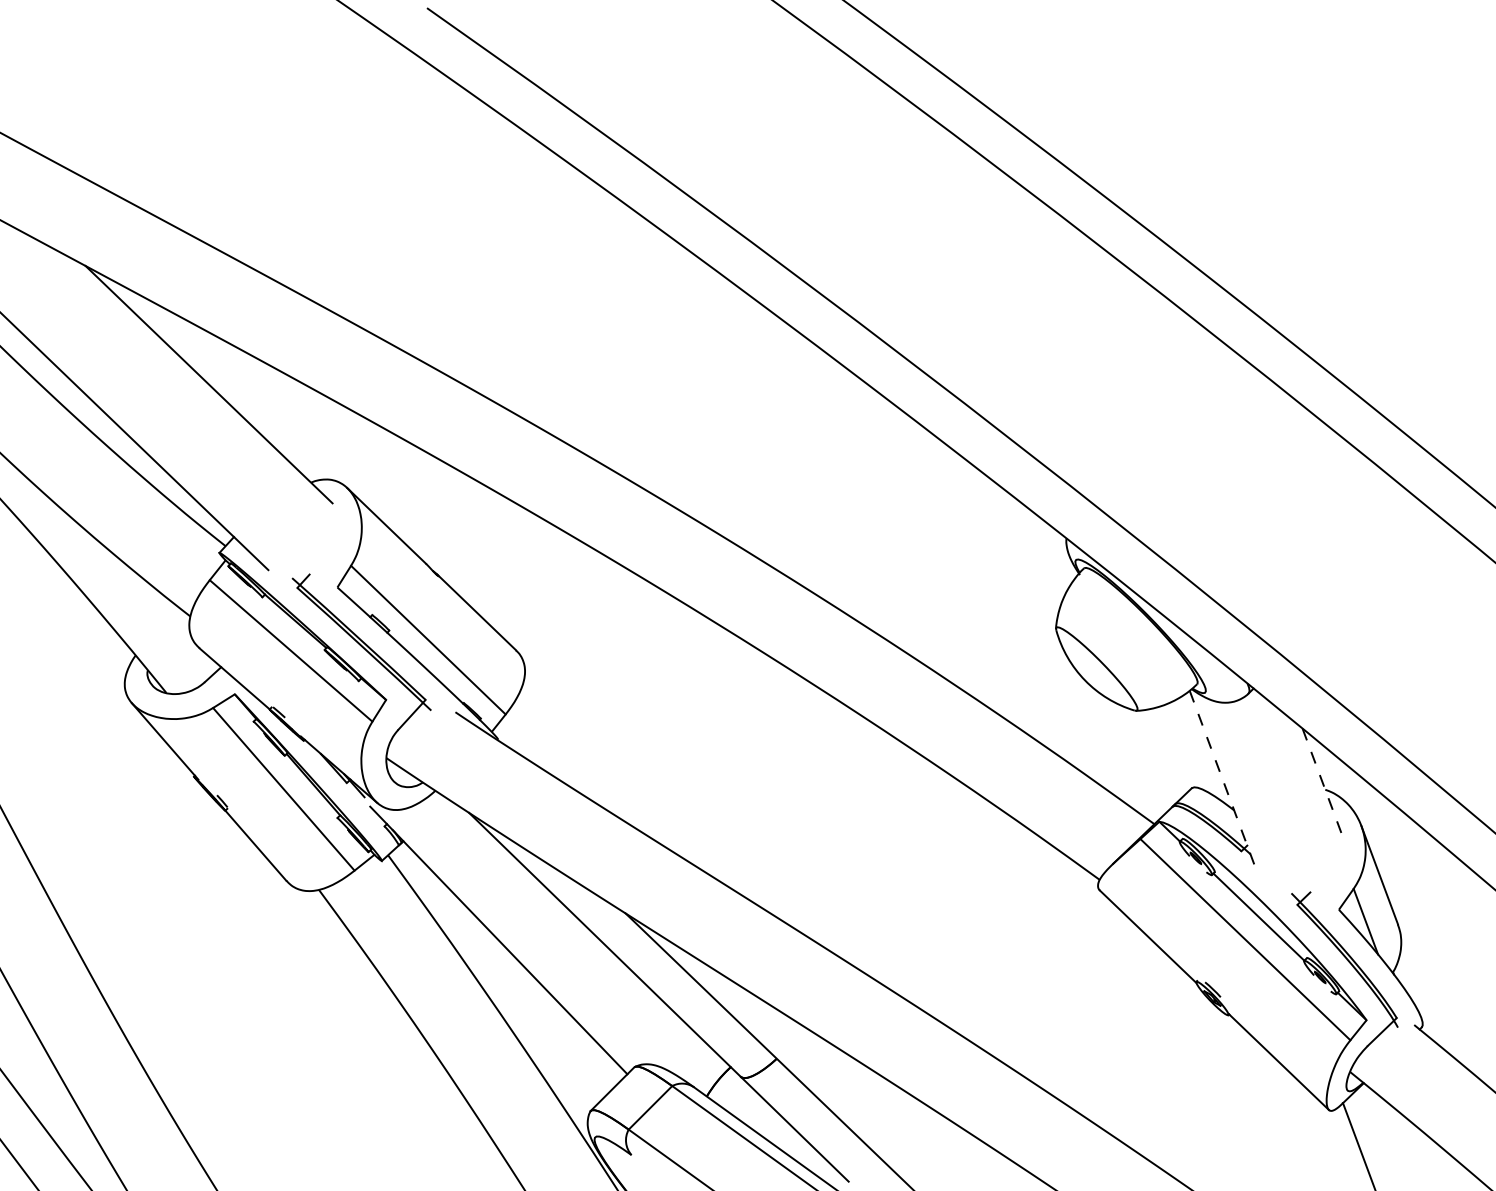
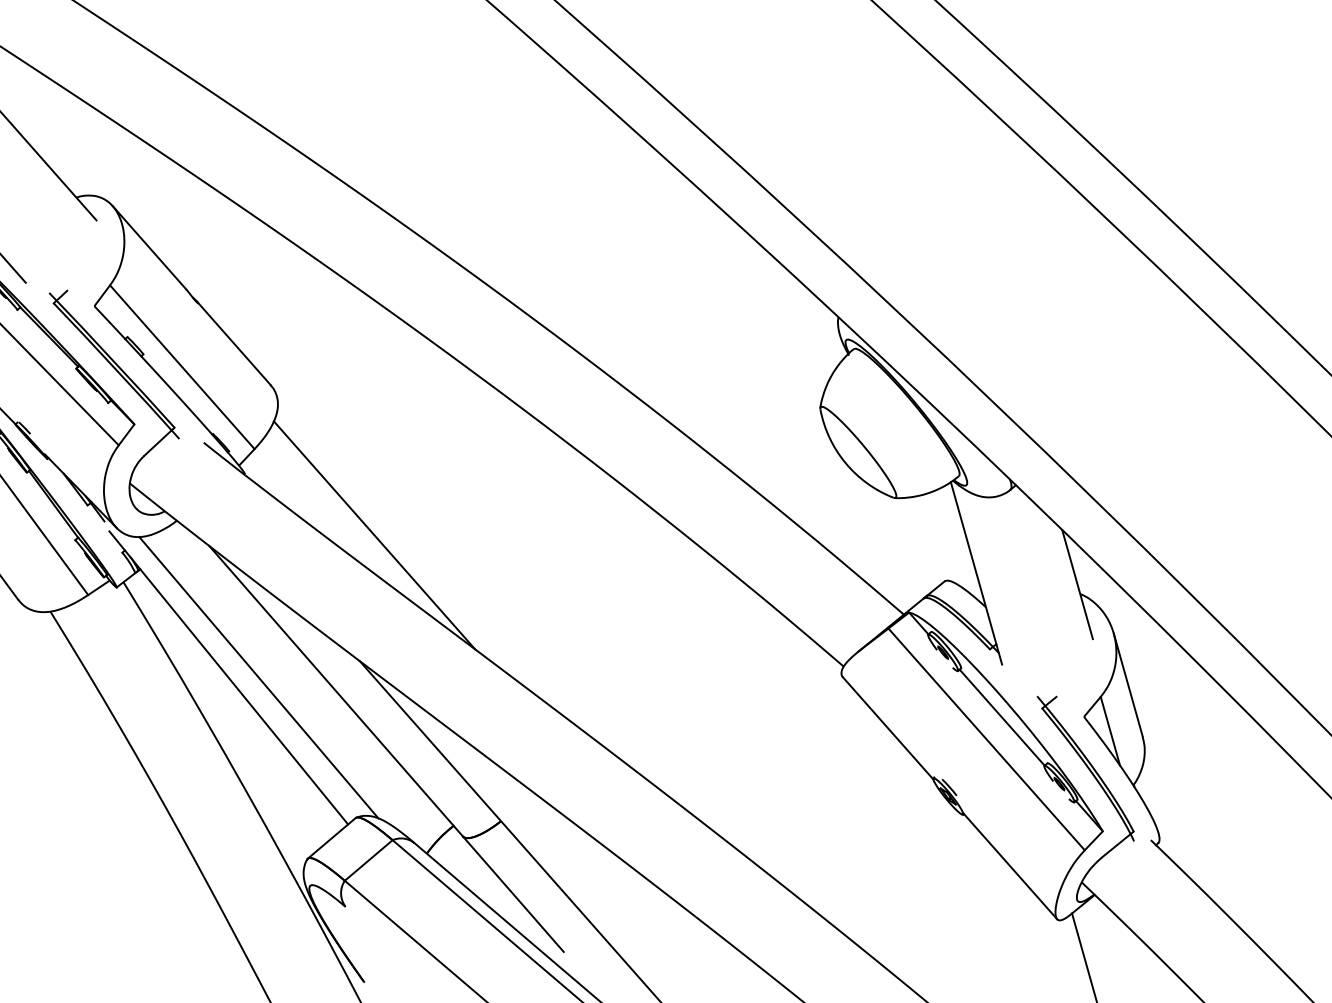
line: (1222, 778) -> (976, 573), dashed -> solid
line: (1322, 780) -> (1078, 584), dashed -> solid
line: (629, 788) -> (374, 534), added
line: (527, 937) -> (258, 677), added

